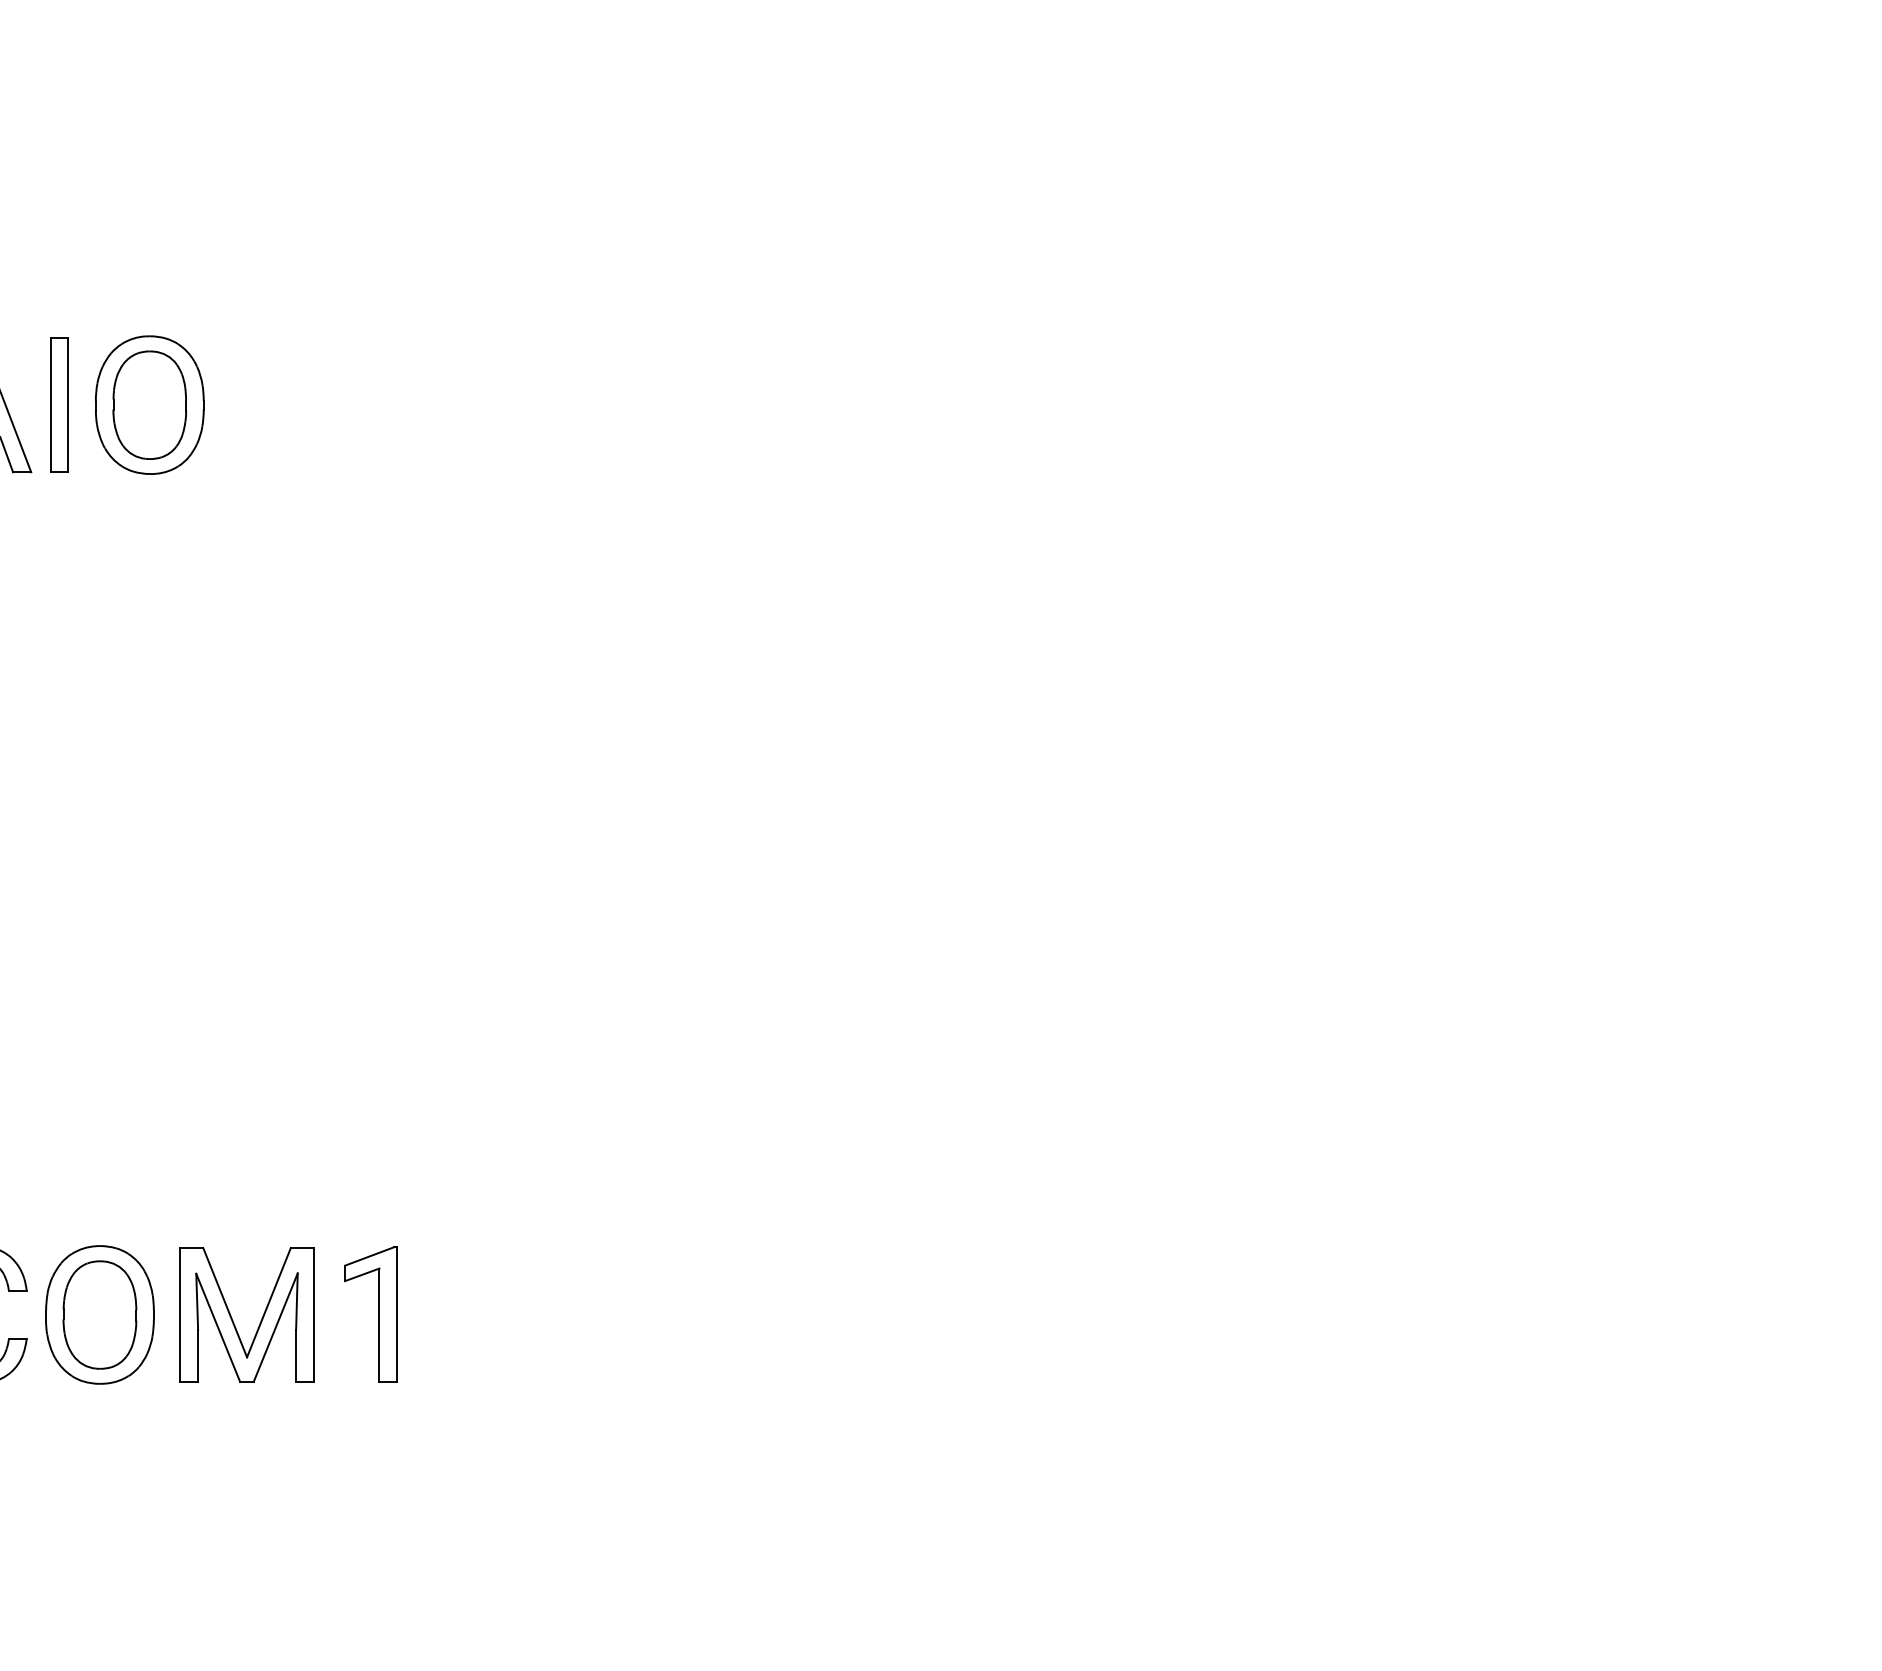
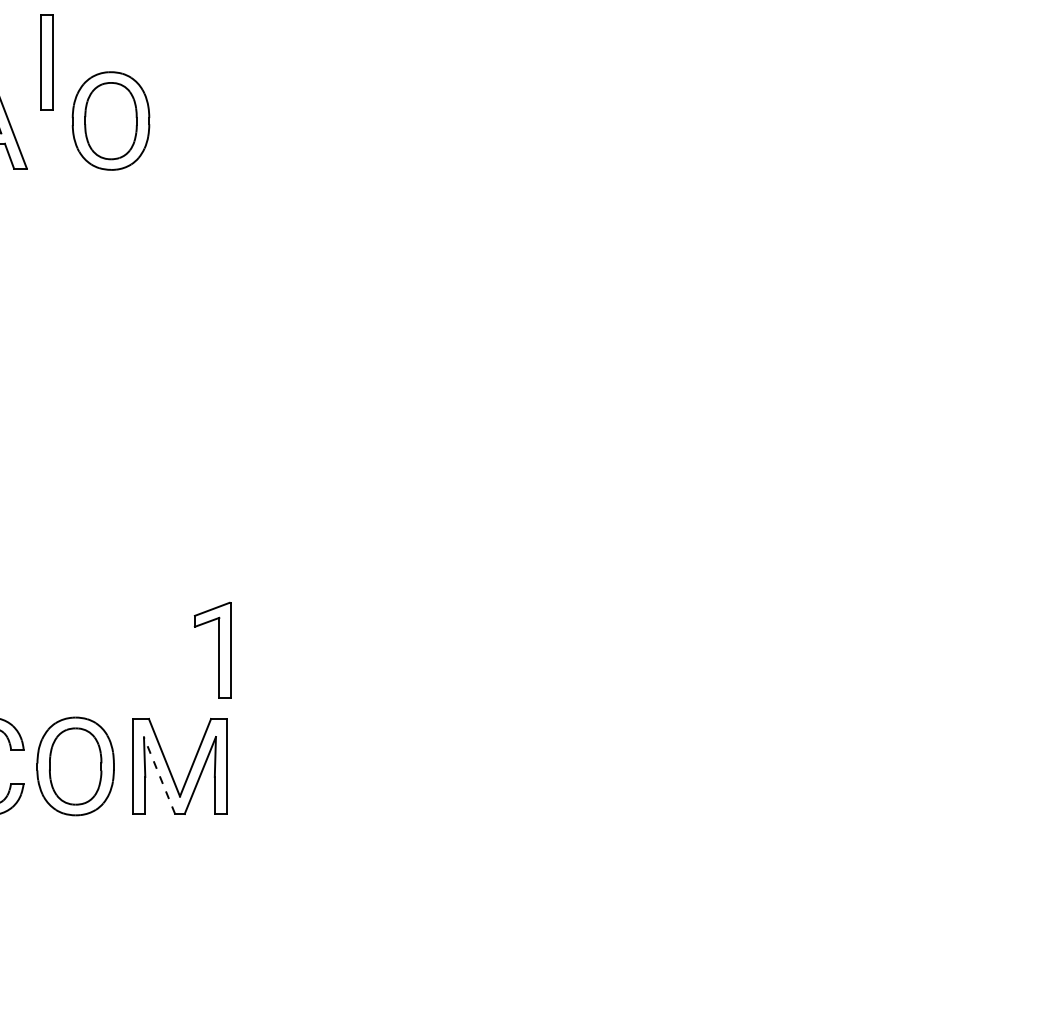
part: (59, 404) -> (46, 61), moved
part: (378, 1314) -> (218, 650), moved
line: (218, 1327) -> (159, 775), solid -> dashed

